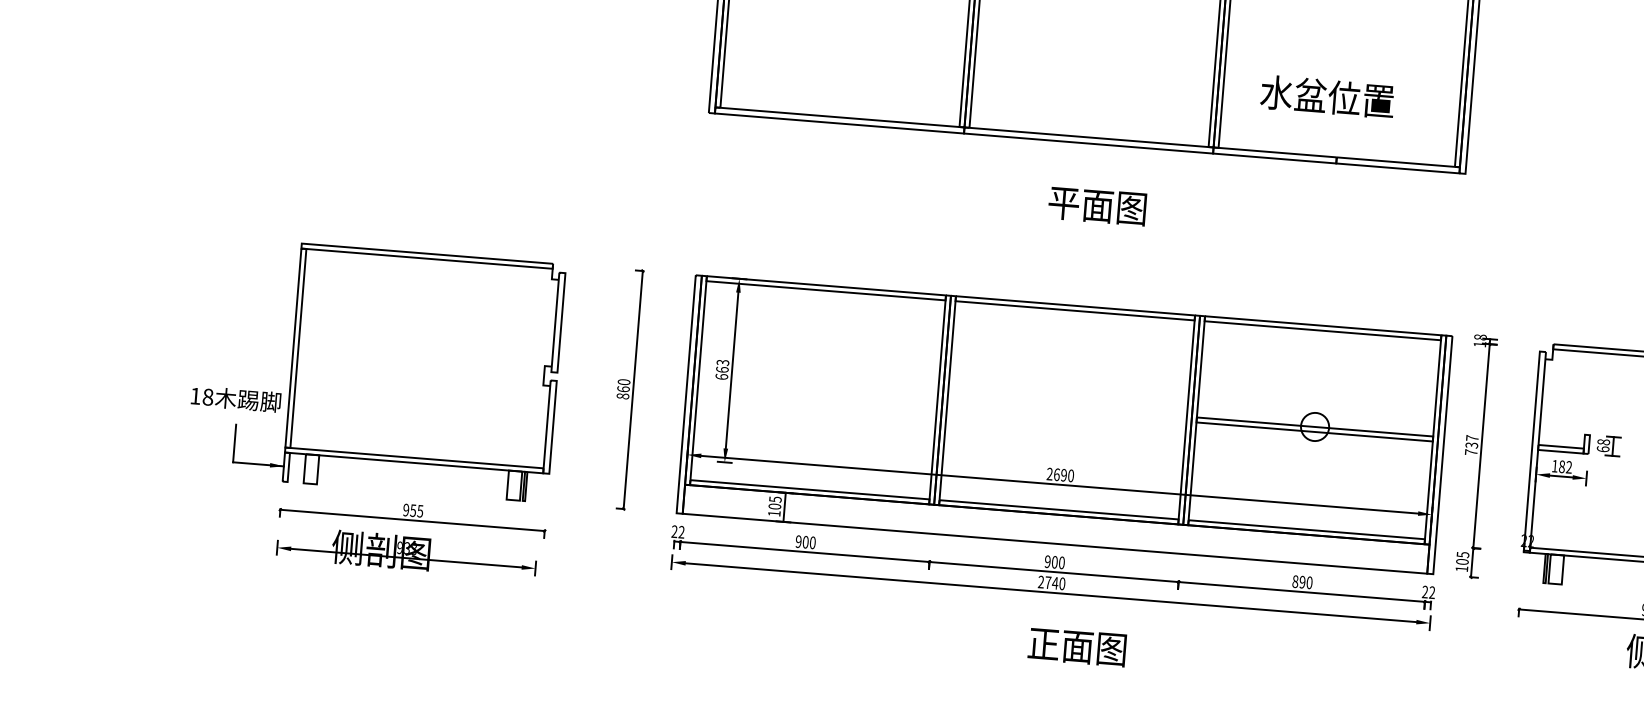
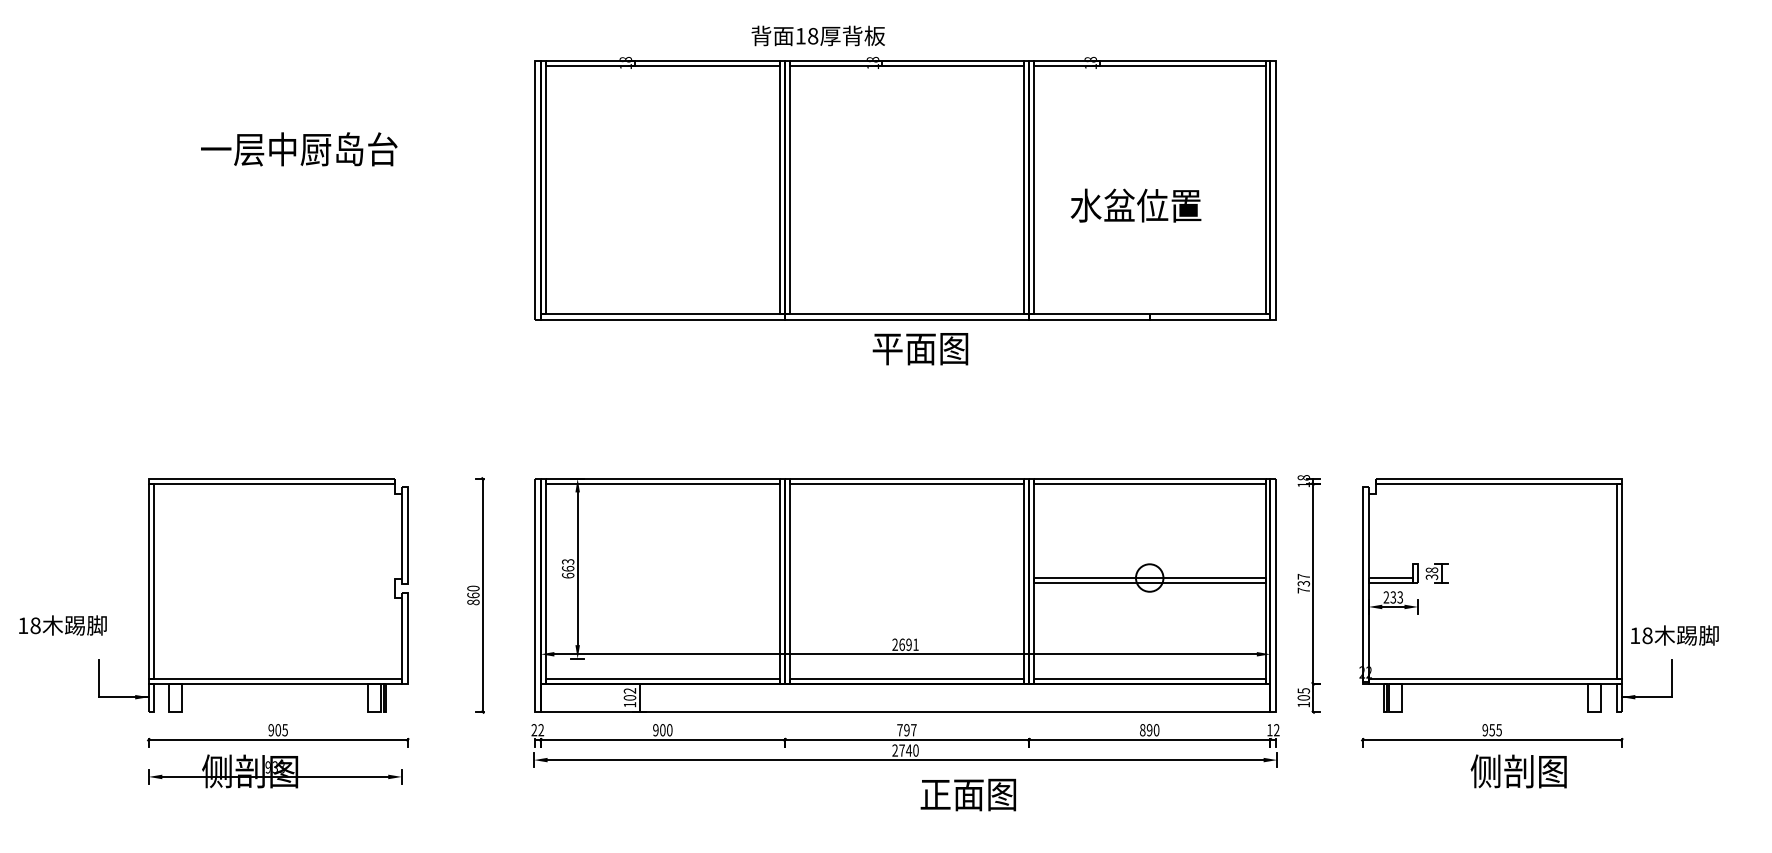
text: (1327, 96) -> (1135, 205), moved
text: (1097, 206) -> (920, 349), moved
text: (235, 399) -> (62, 625), moved
text: (1602, 449) -> (1431, 577), 68 -> 38
text: (1562, 466) -> (1393, 597), 182 -> 233
text: (1070, 475) -> (915, 644), 2690 -> 2691
text: (774, 499) -> (629, 690), 105 -> 102
text: (413, 511) -> (278, 730), 955 -> 905
text: (1054, 562) -> (906, 730), 900 -> 797
text: (1424, 592) -> (1269, 730), 22 -> 12
text: (1076, 646) -> (967, 794), moved

